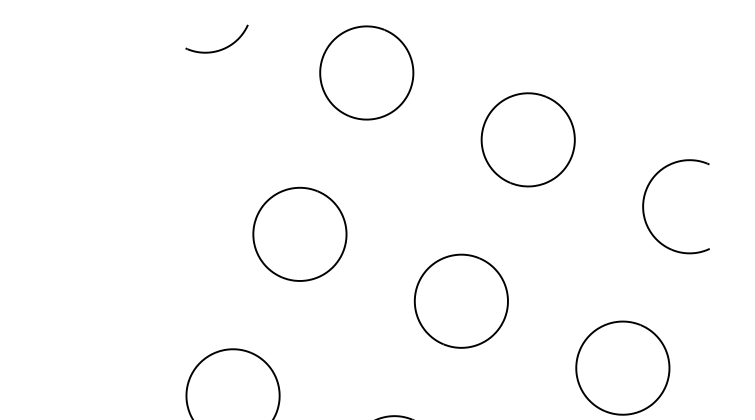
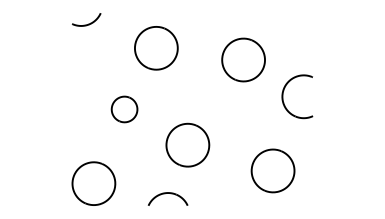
part: (367, 73) -> (156, 48), moved
part: (528, 138) -> (243, 59), moved
part: (299, 234) -> (124, 109), size x0.6
part: (460, 299) -> (187, 144), moved

